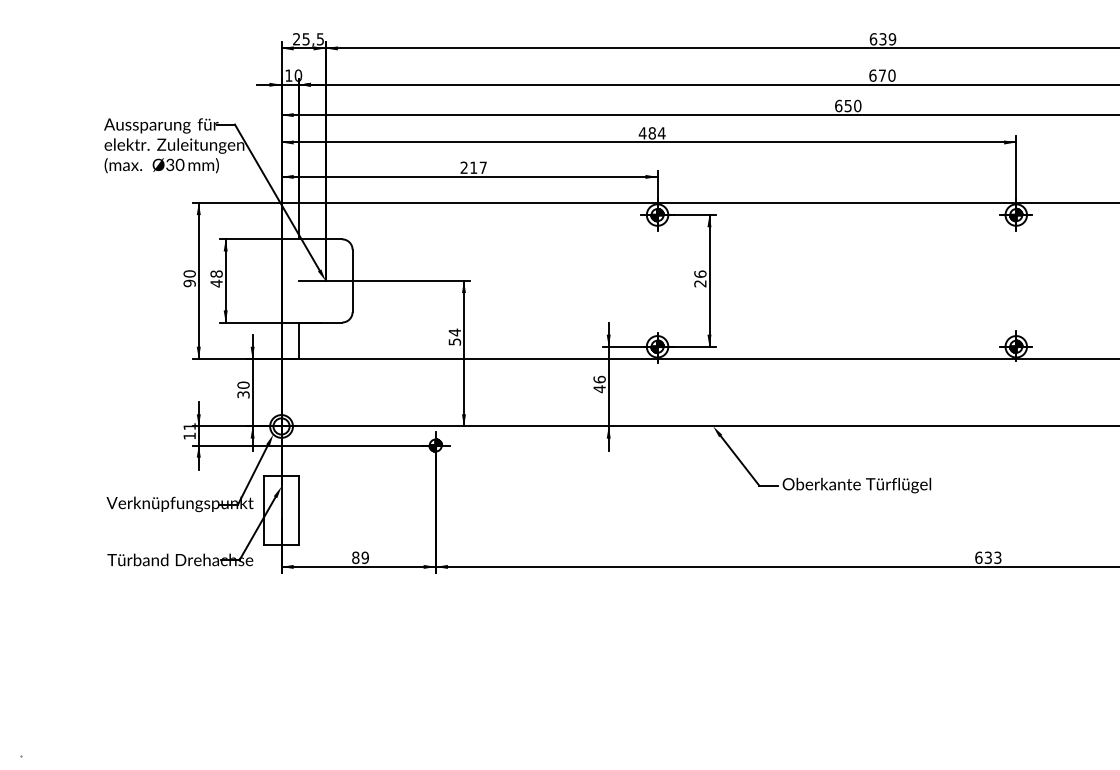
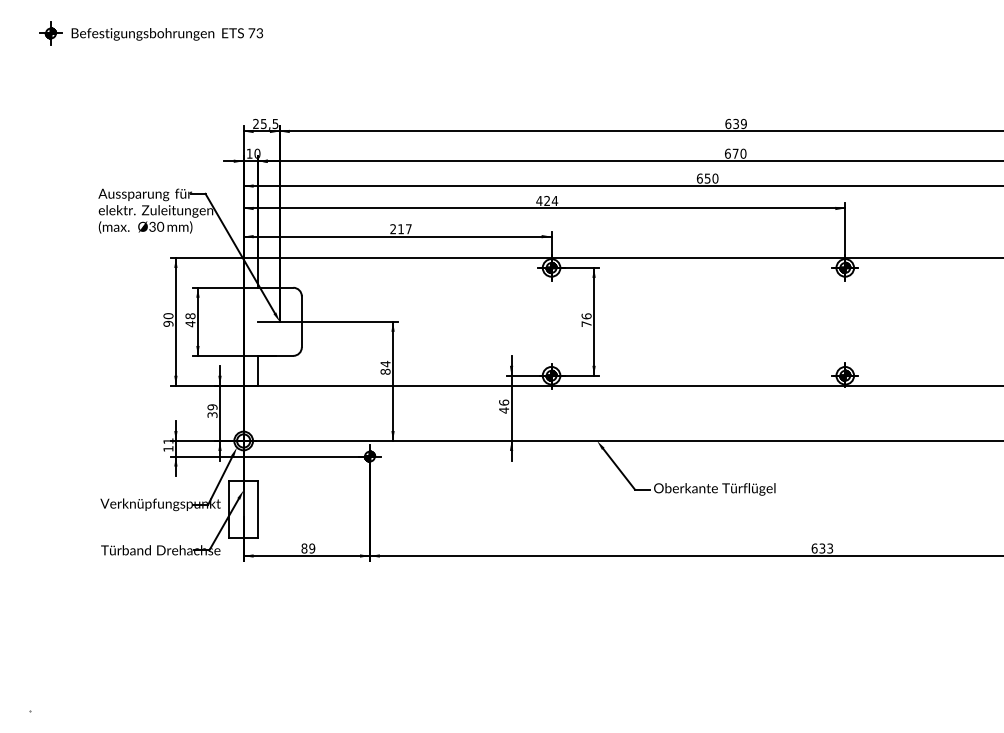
text: (652, 133) -> (547, 201), 484 -> 424
text: (700, 282) -> (586, 323), 26 -> 76
text: (454, 341) -> (385, 371), 54 -> 84
text: (243, 385) -> (212, 407), 30 -> 39

